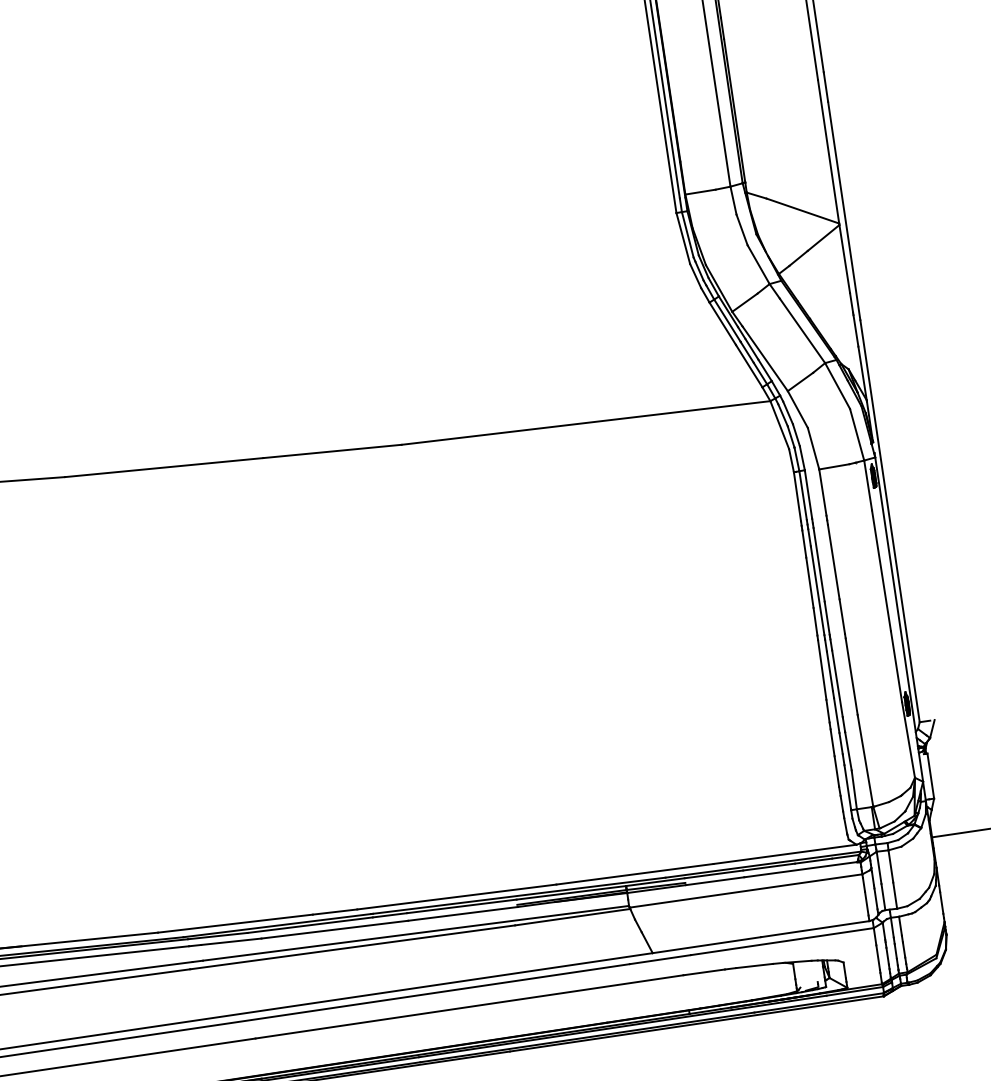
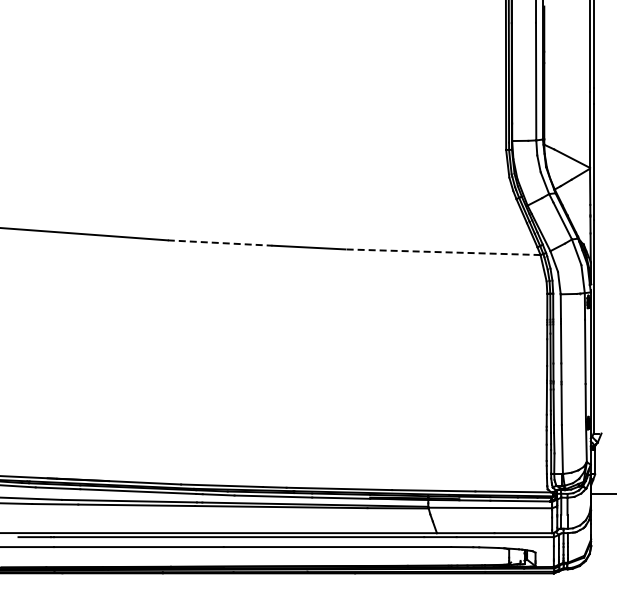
line: (585, 423) -> (442, 252), solid -> dashed
line: (165, 468) -> (220, 243), solid -> dashed

